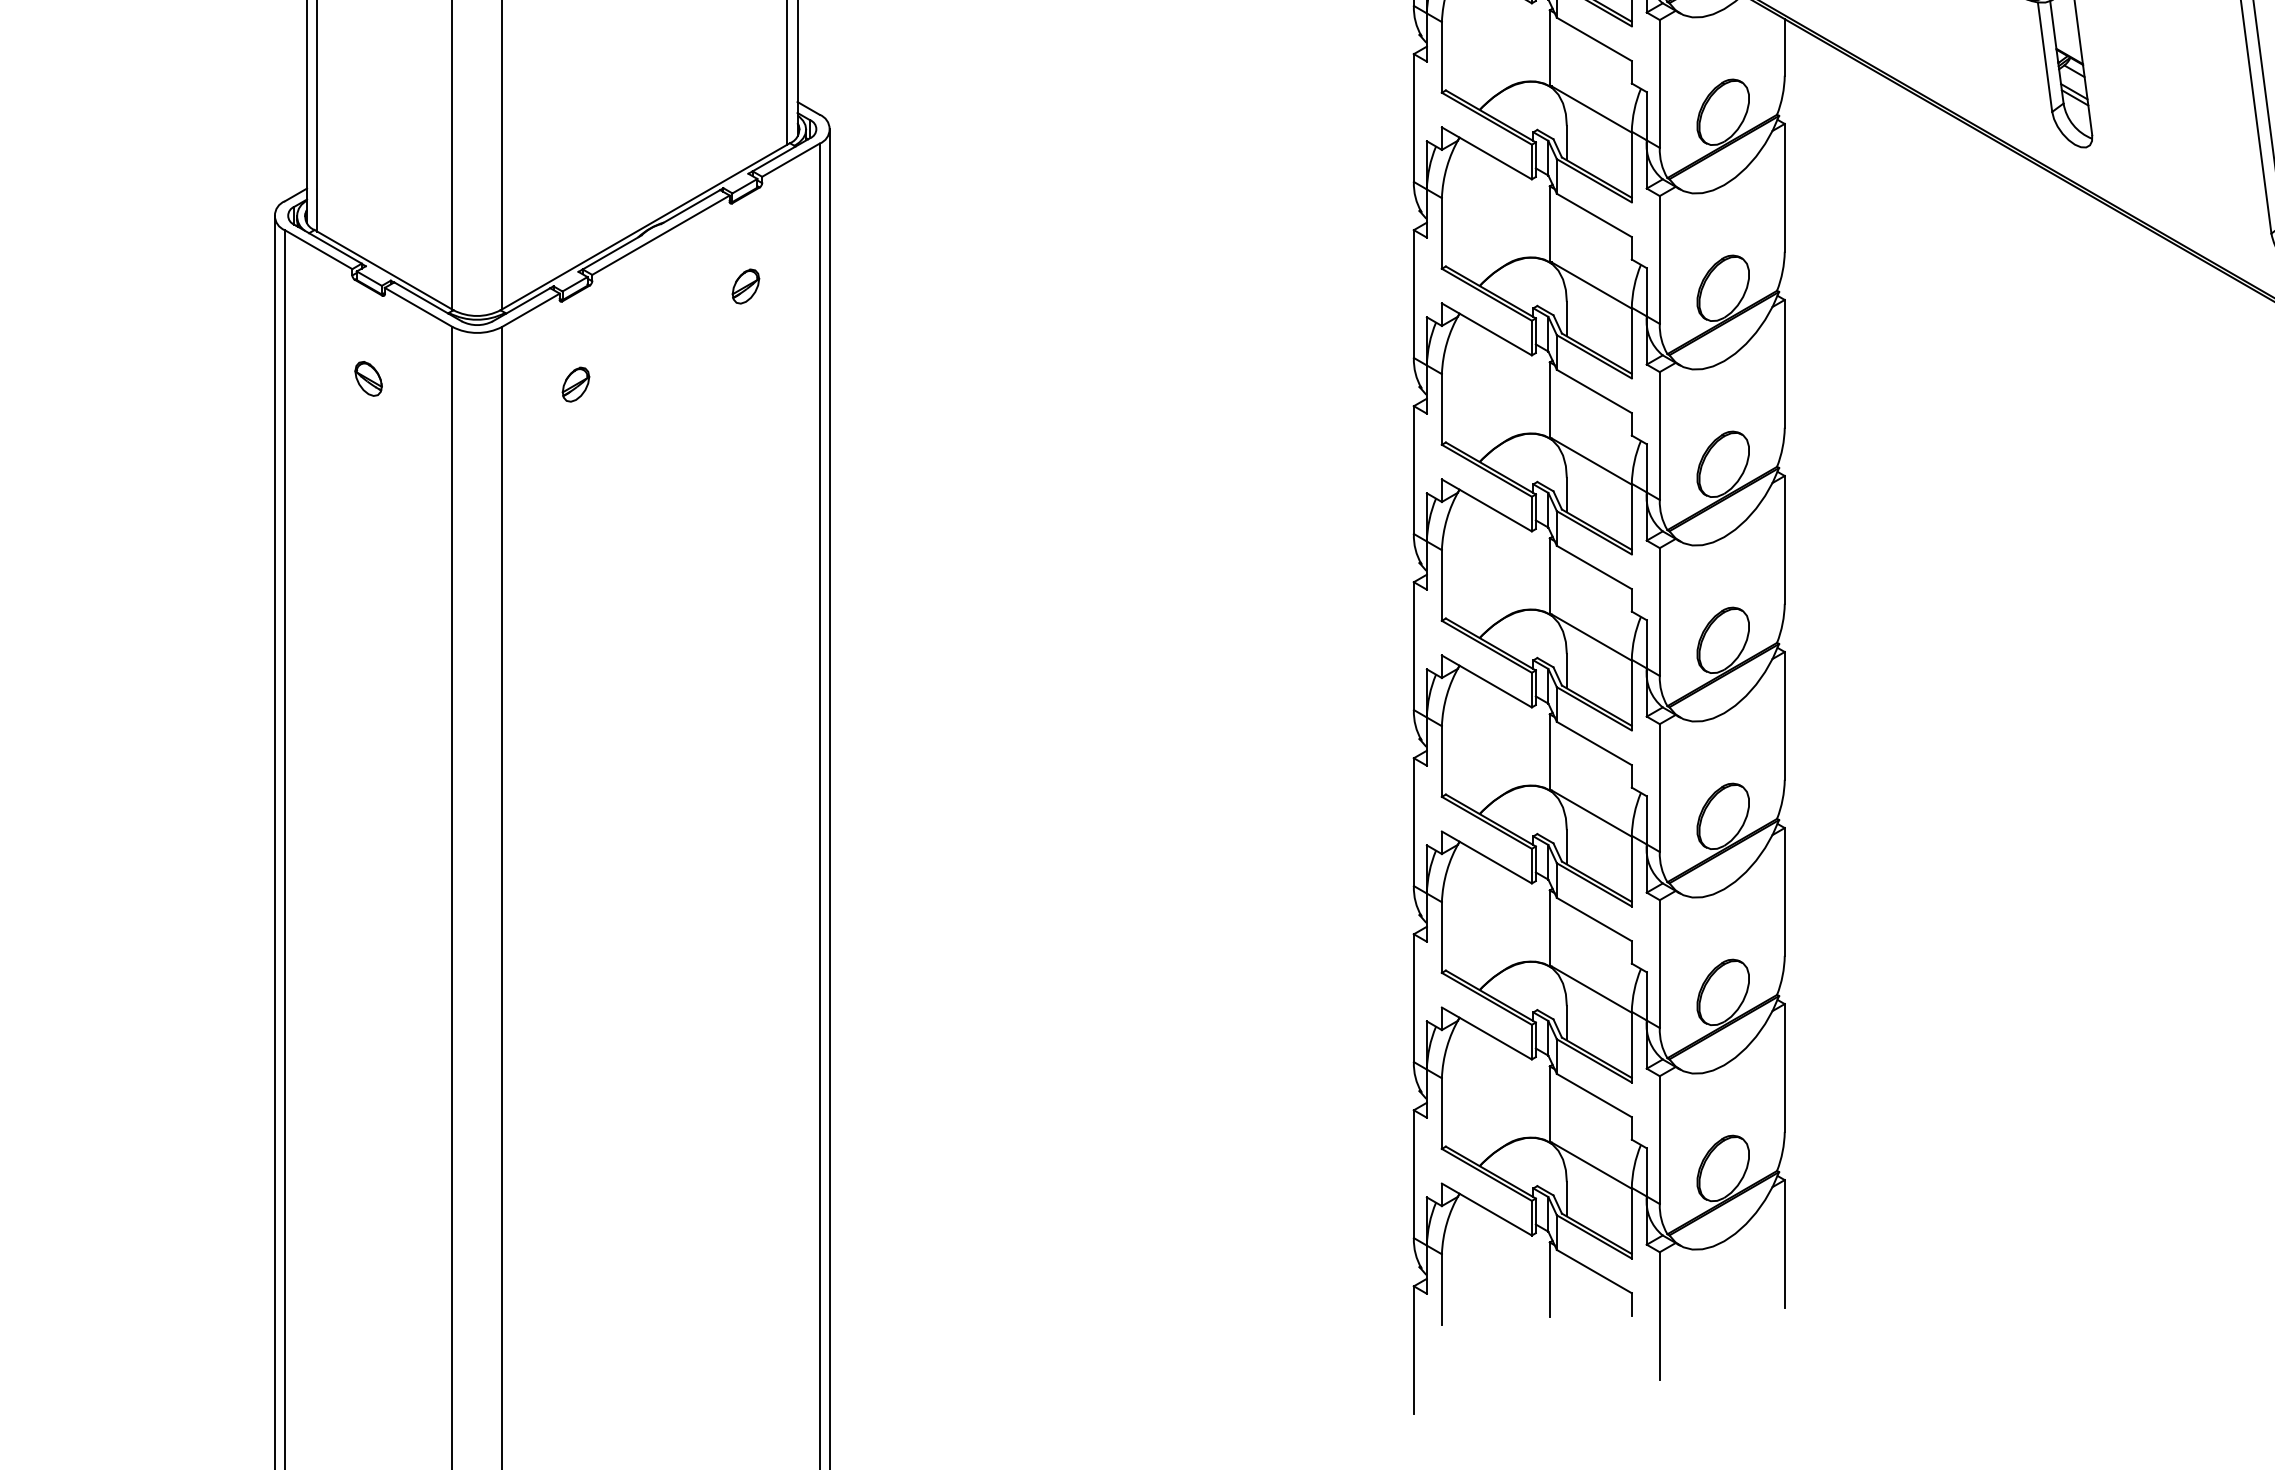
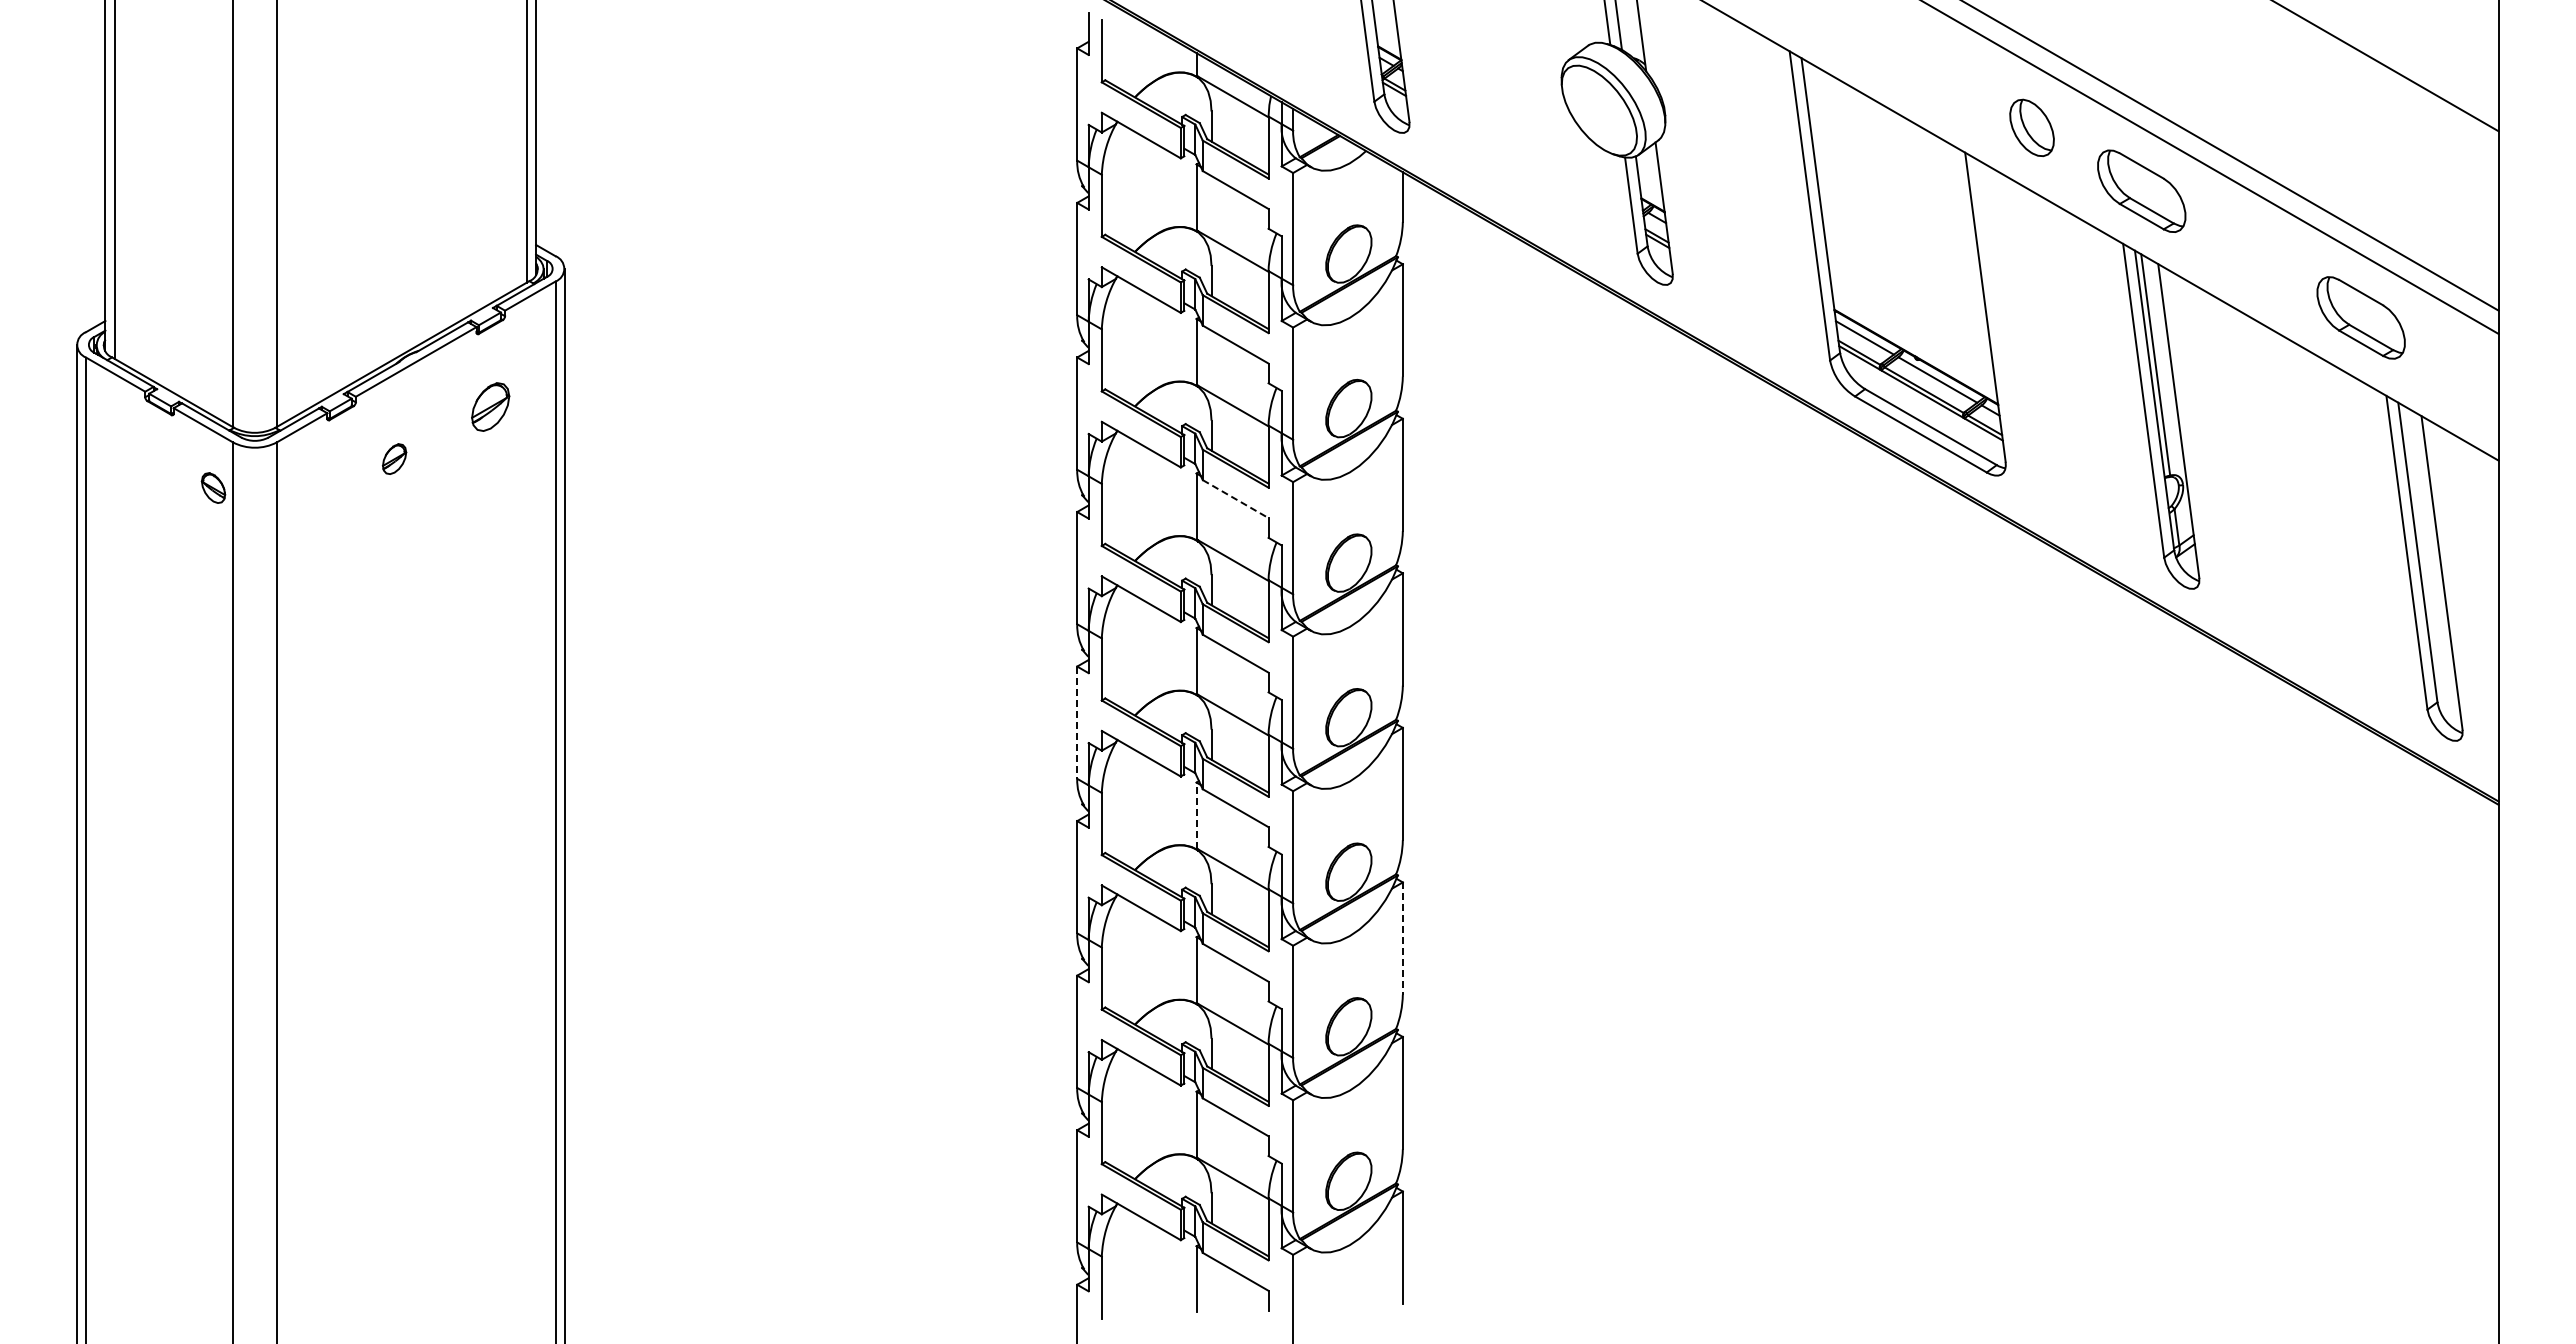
part: (745, 285) -> (490, 406), size x1.6
part: (368, 378) -> (213, 487), moved
part: (575, 383) -> (394, 458), moved
line: (1594, 391) -> (1235, 499), solid -> dashed
line: (1414, 647) -> (1077, 723), solid -> dashed
line: (1549, 751) -> (1196, 815), solid -> dashed
line: (1784, 893) -> (1402, 939), solid -> dashed

